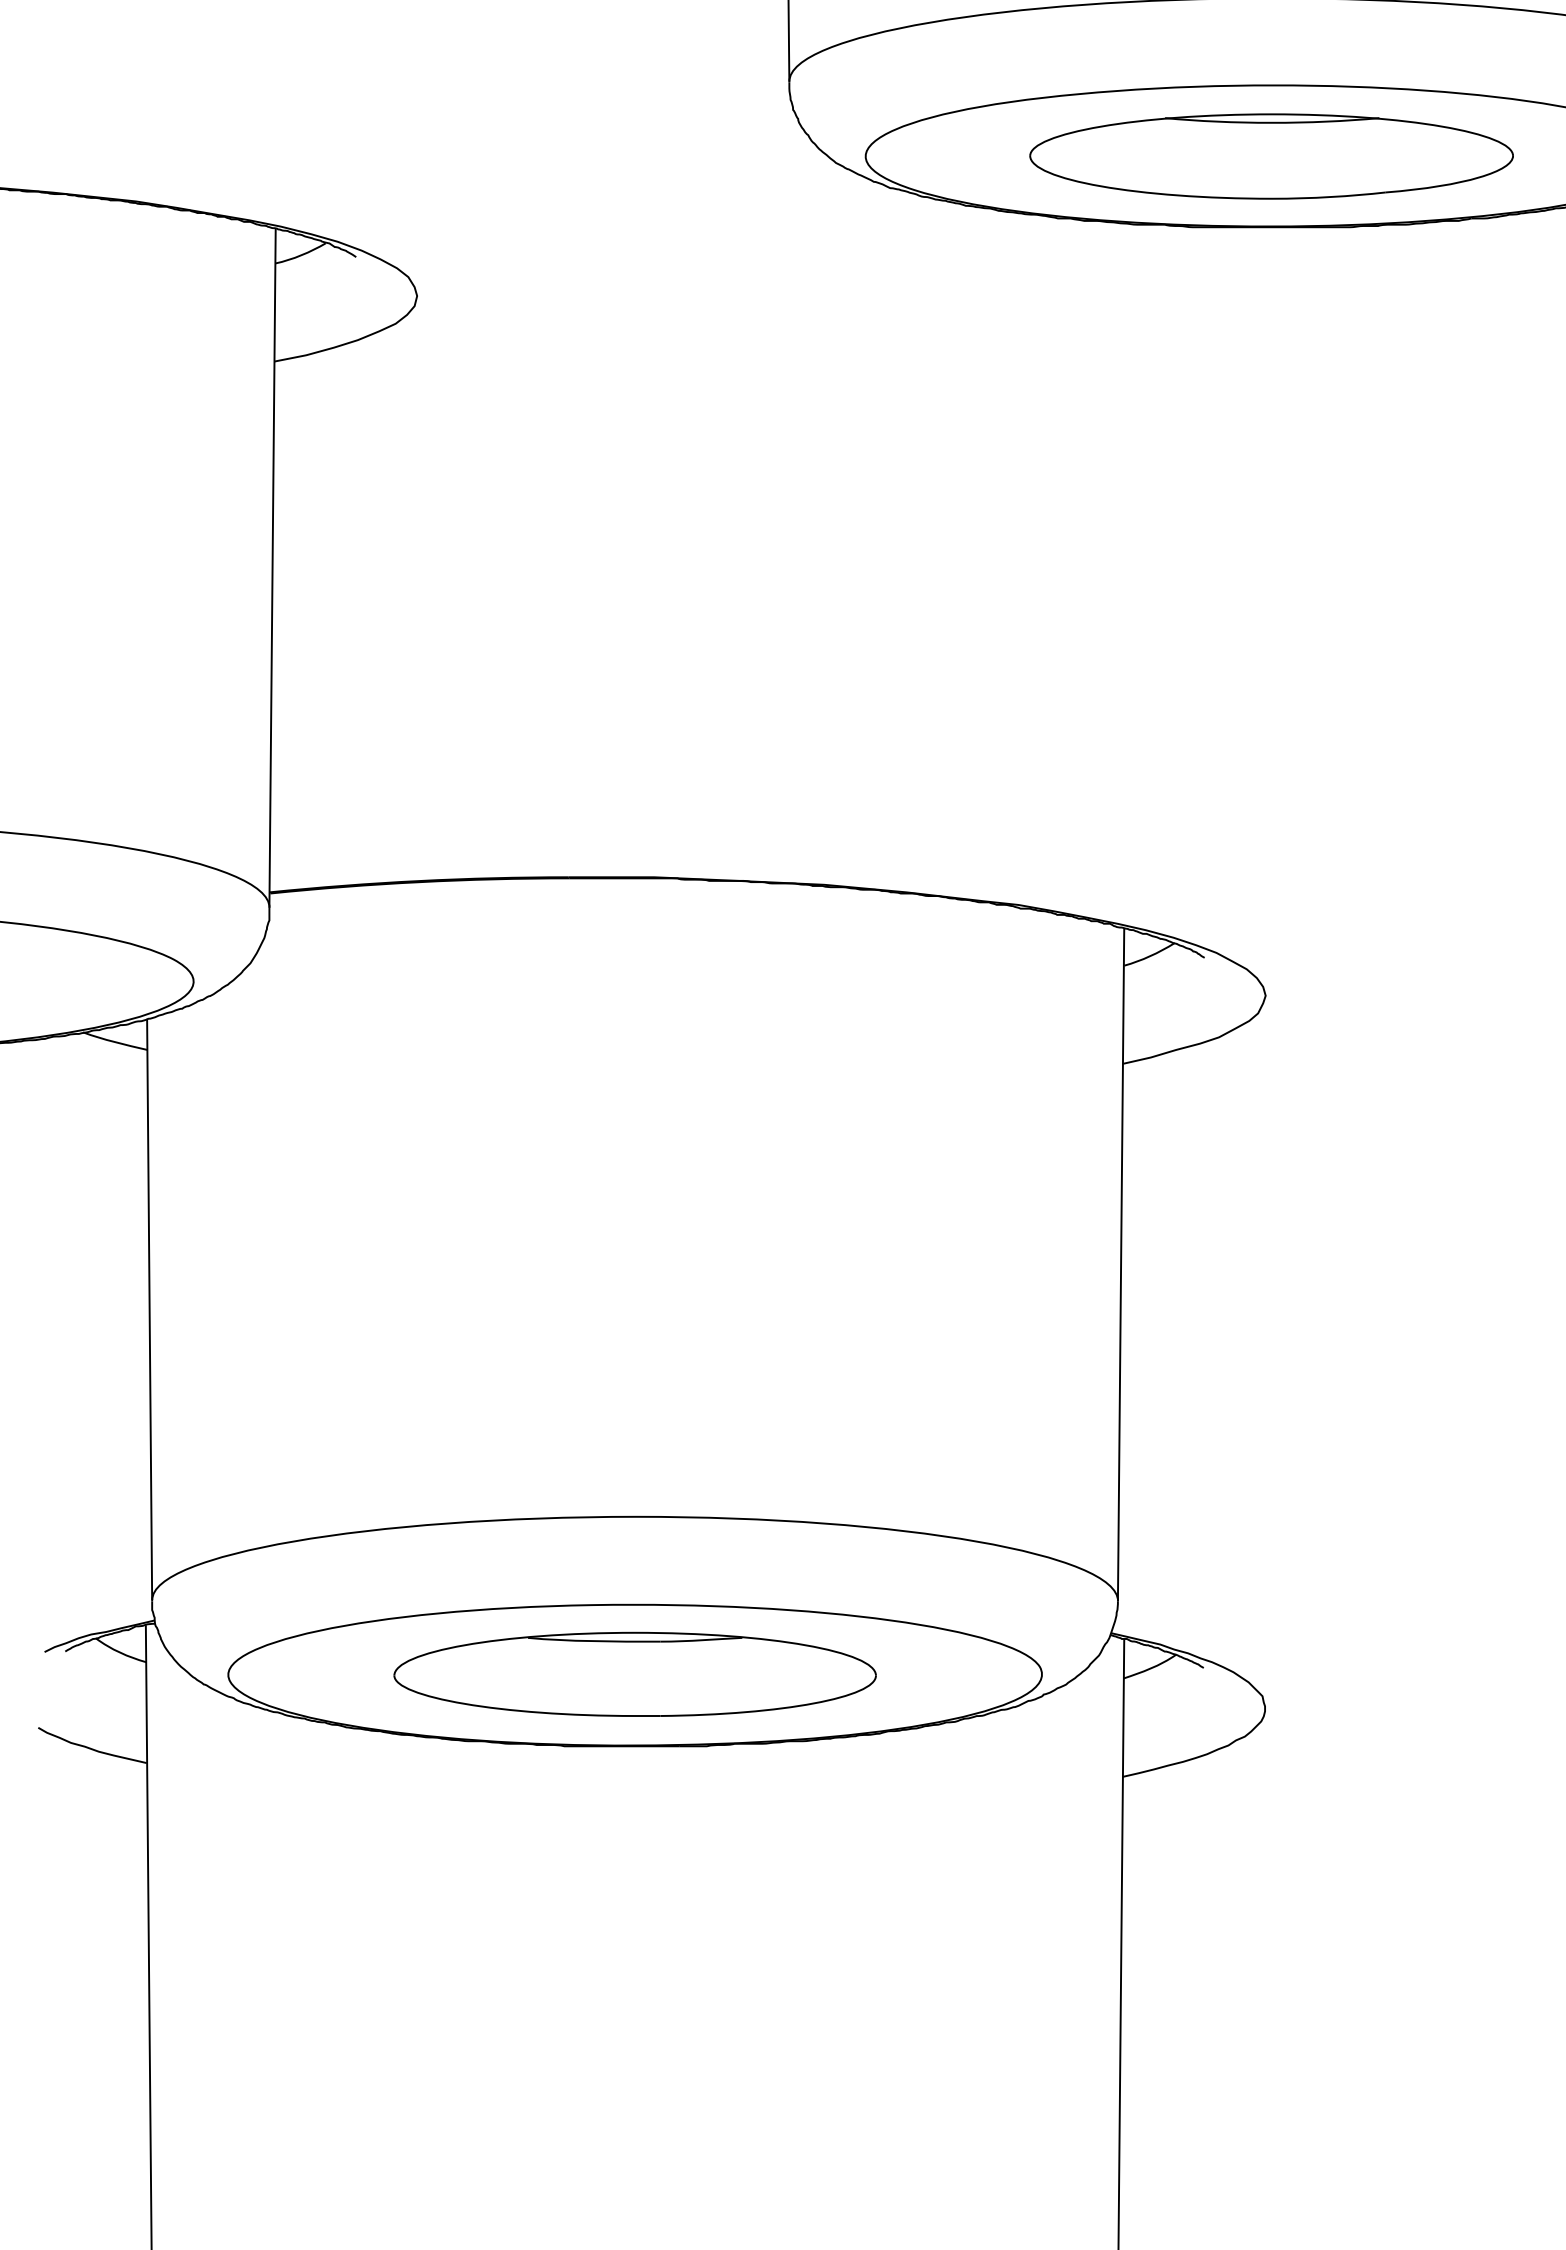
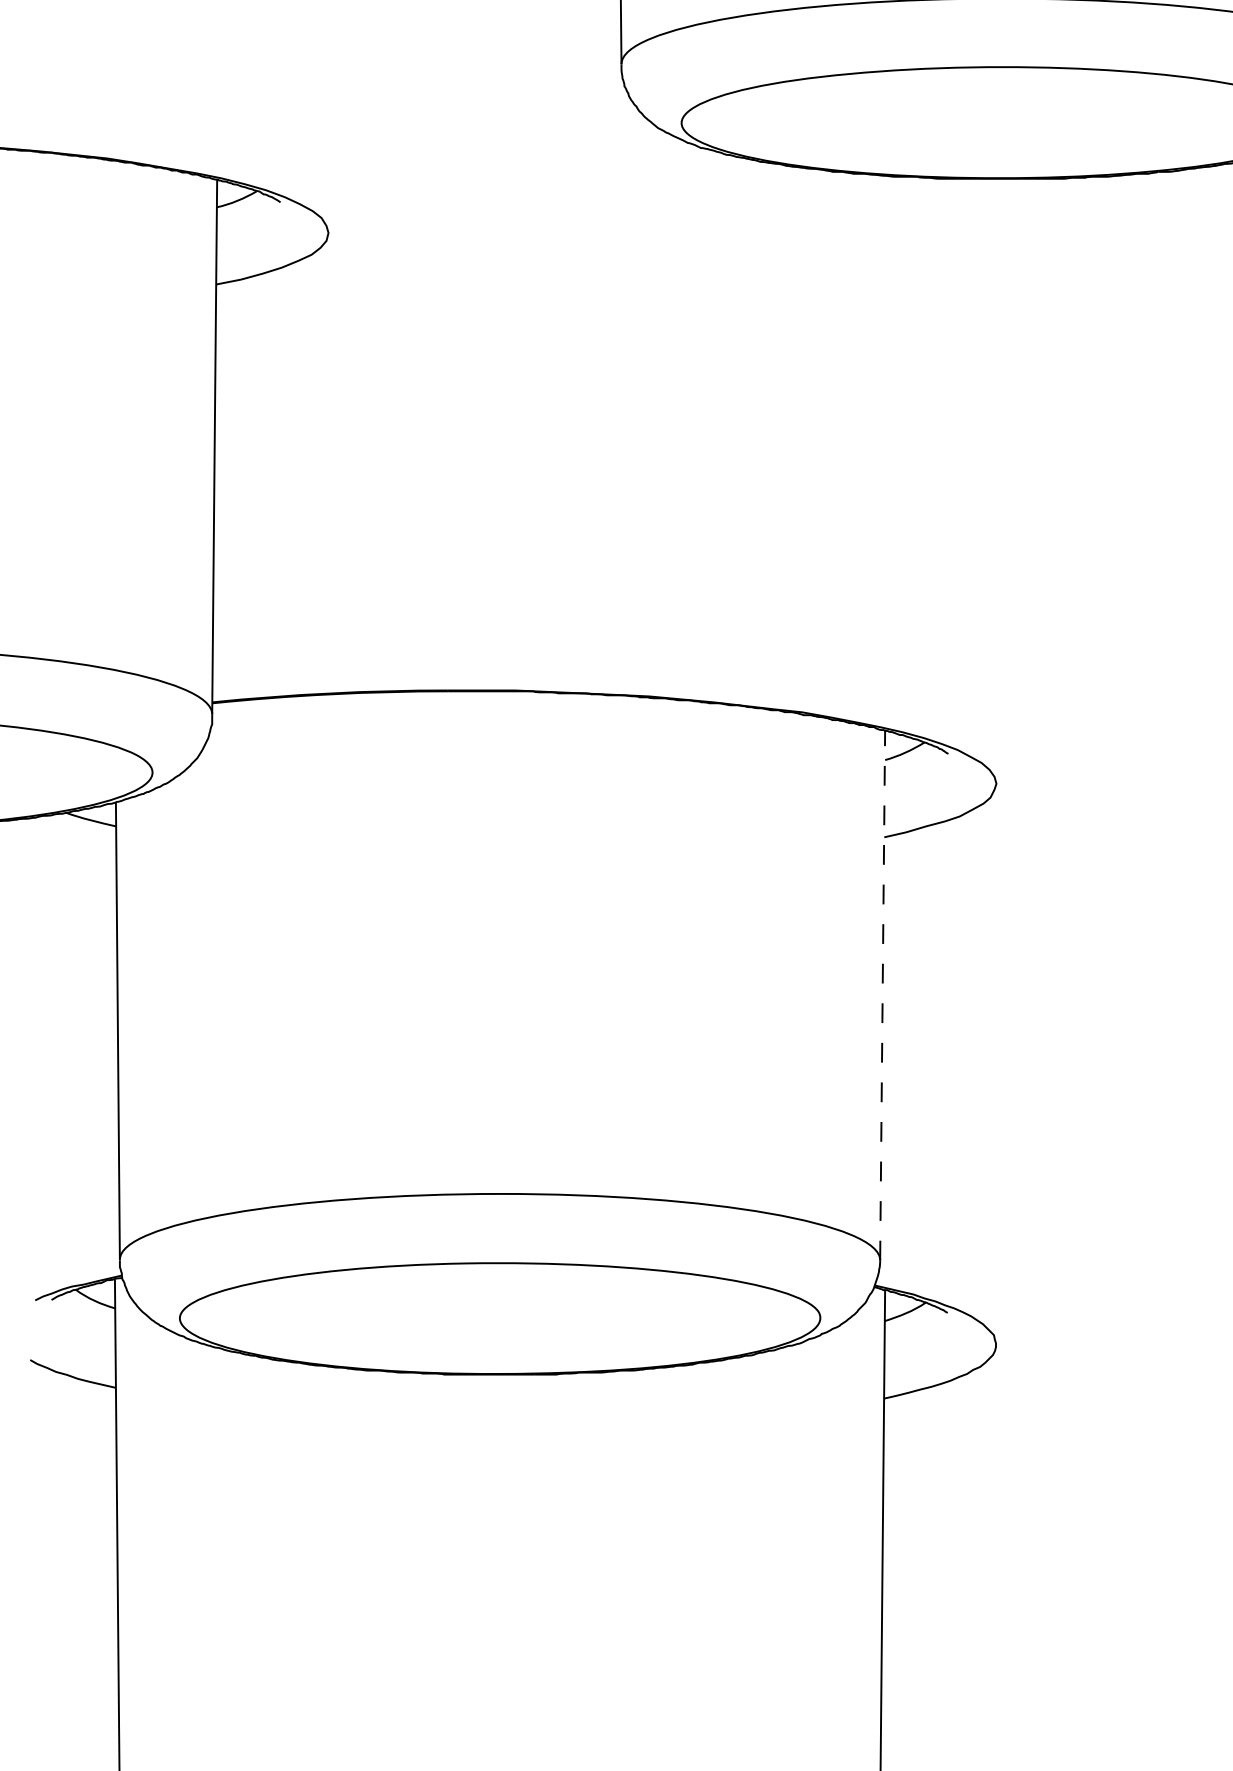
part: (1271, 156) -> (1001, 123), removed
line: (1121, 1264) -> (882, 995), solid -> dashed
part: (634, 1673) -> (499, 1317), removed

